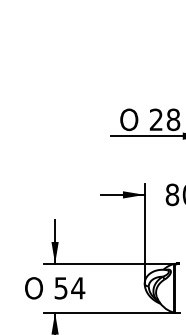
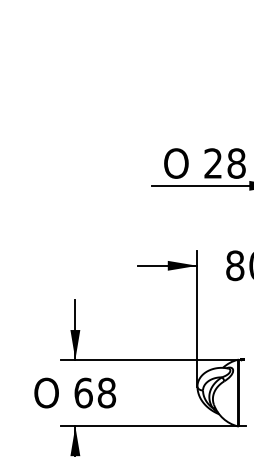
text: (69, 287) -> (95, 392), 54 -> 68

